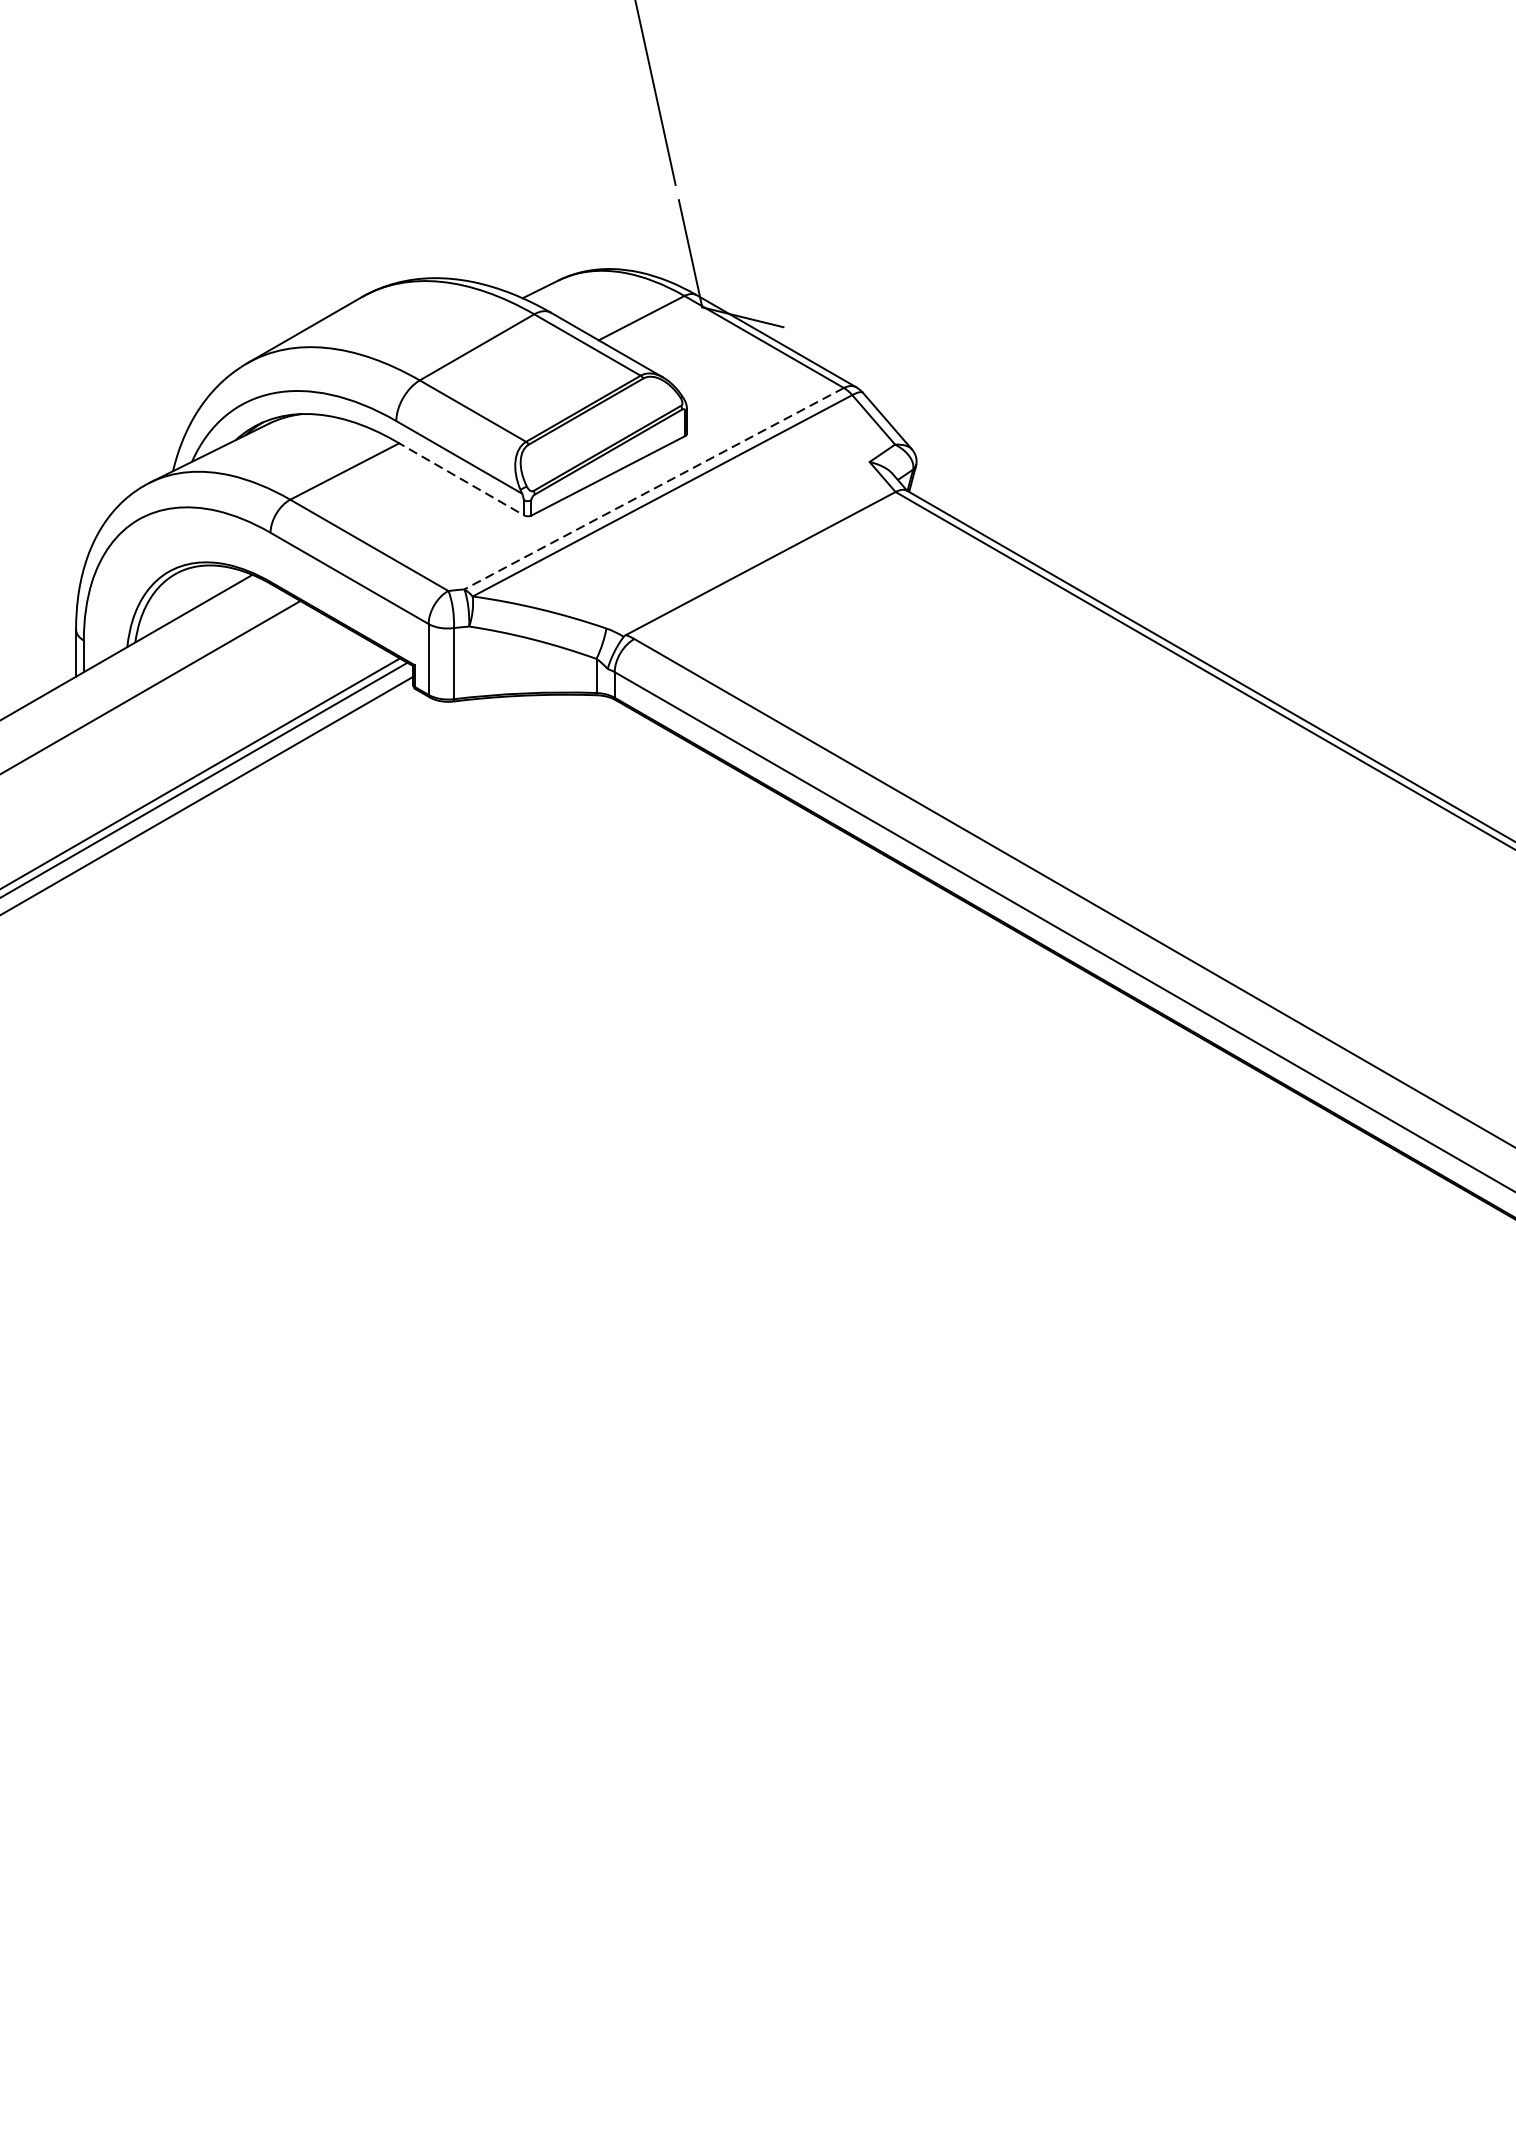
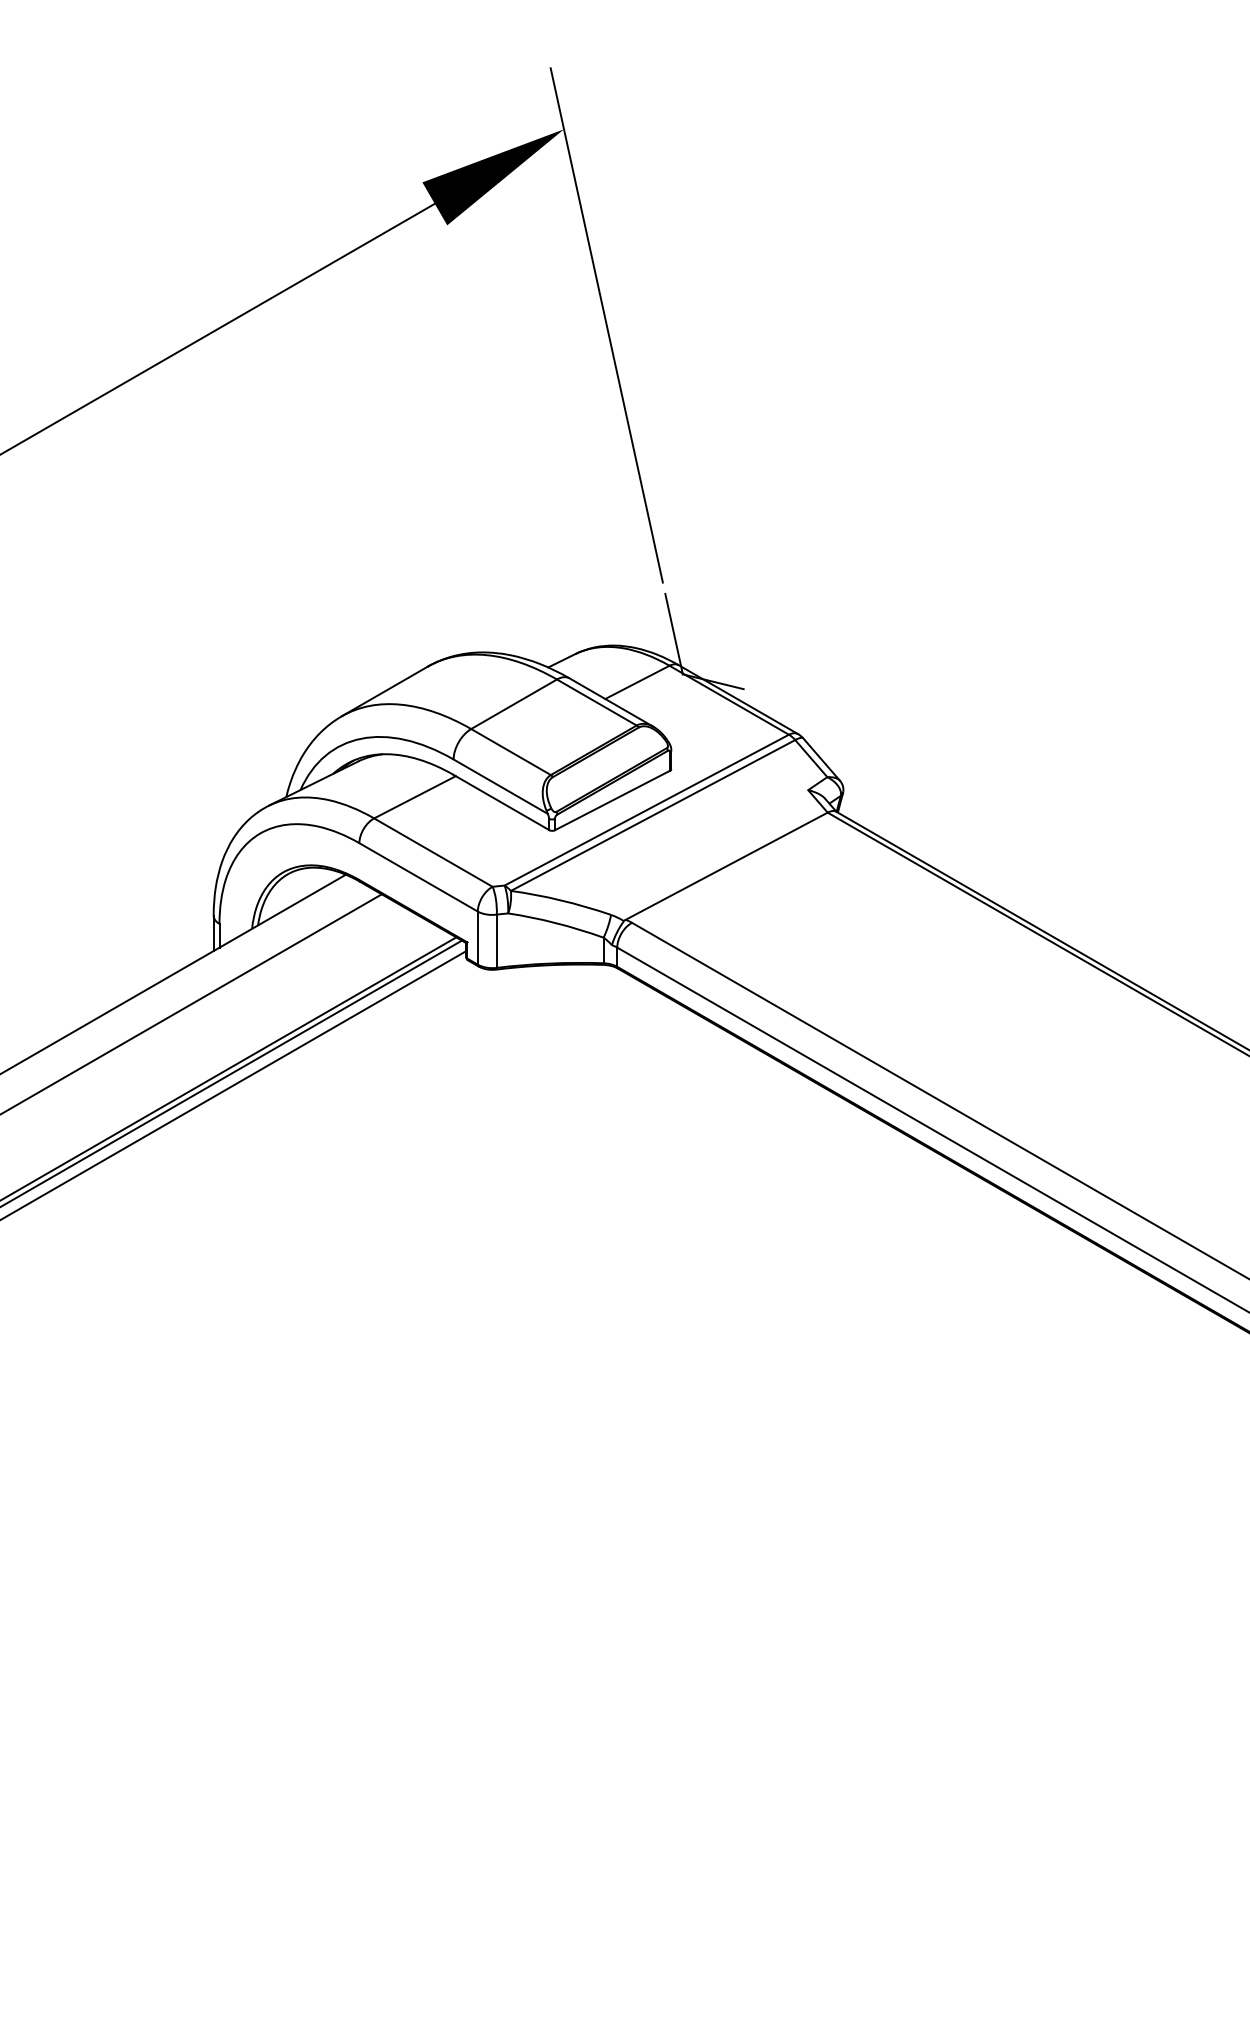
line: (460, 478) -> (501, 802), dashed -> solid
line: (653, 489) -> (646, 810), dashed -> solid

